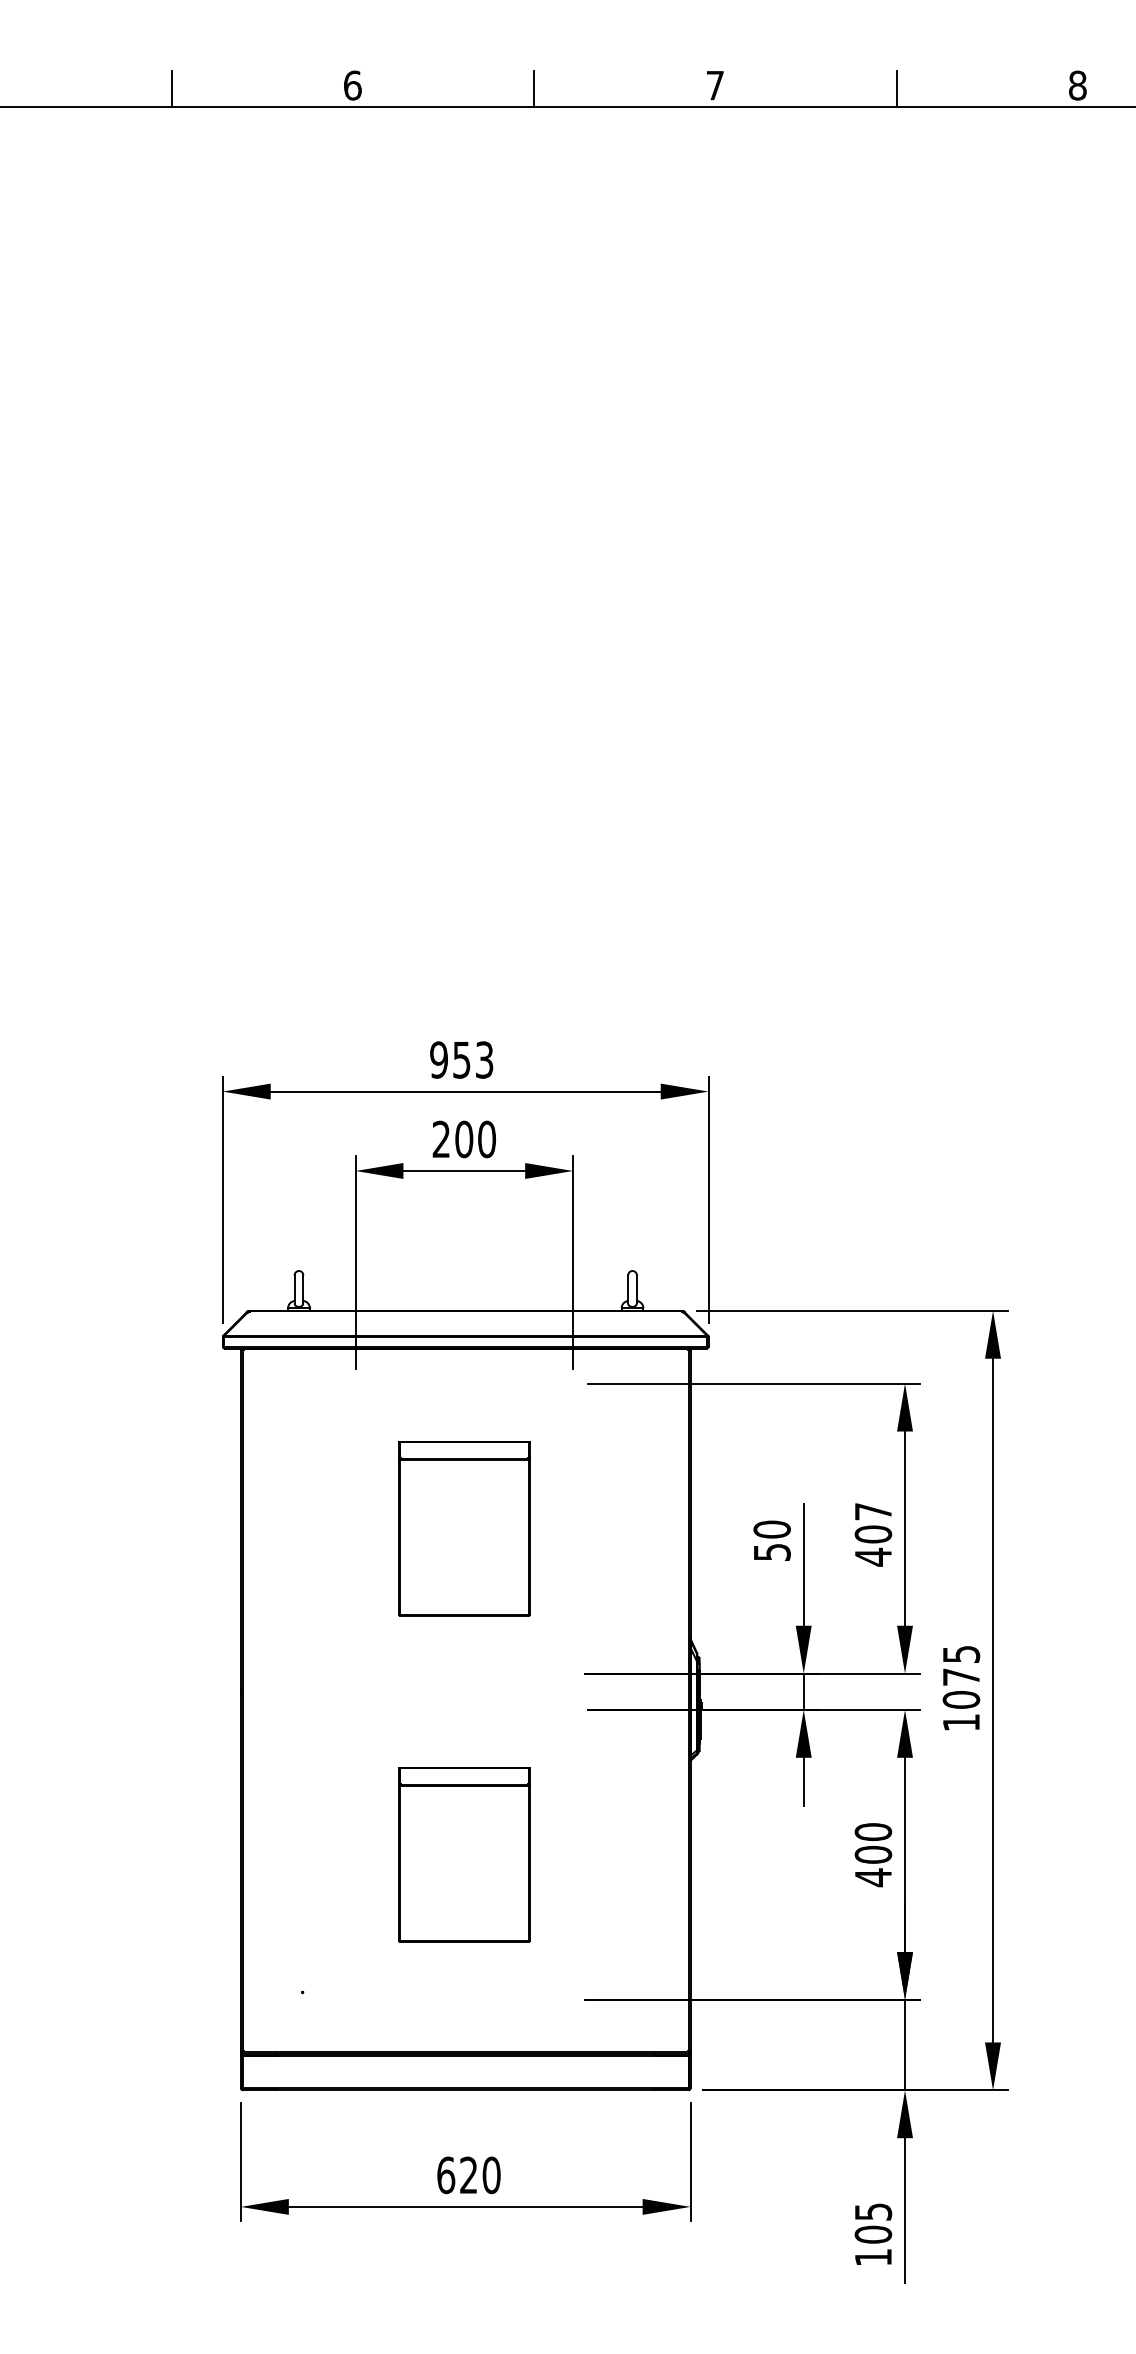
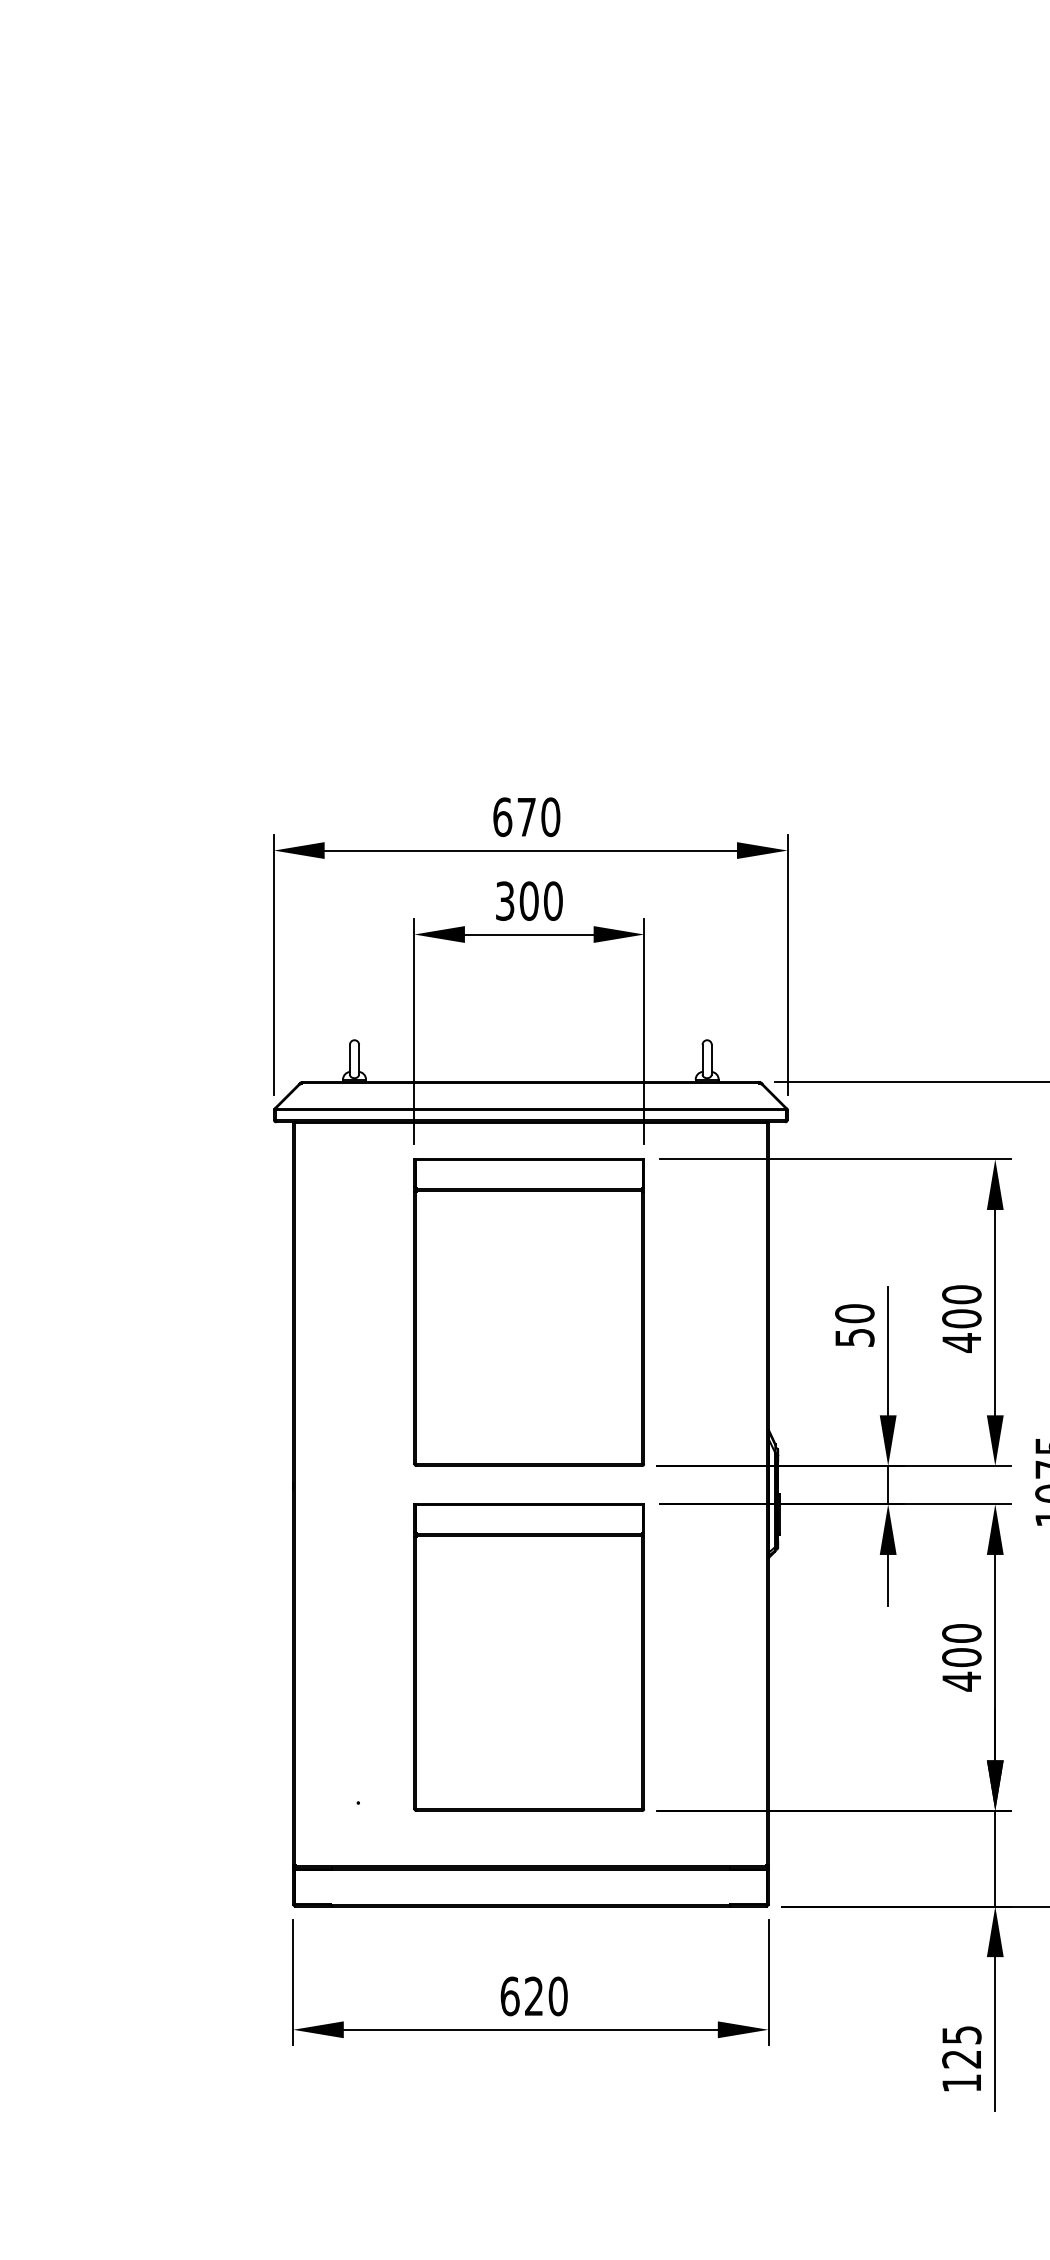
text: (461, 1059) -> (526, 816), 953 -> 670
text: (440, 1139) -> (504, 901), 200 -> 300
text: (873, 1511) -> (961, 1294), 407 -> 400
part: (464, 1528) -> (529, 1312), size x1.67
part: (464, 1854) -> (529, 1657), size x1.67
text: (873, 2234) -> (961, 2058), 105 -> 125

